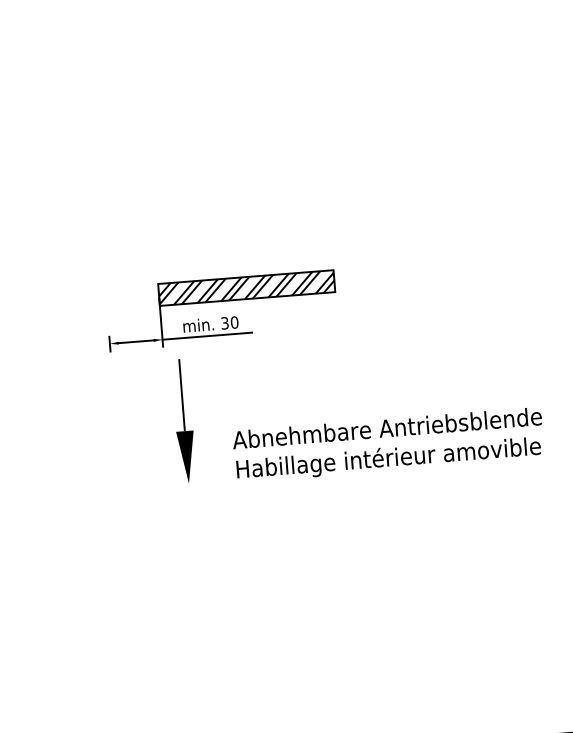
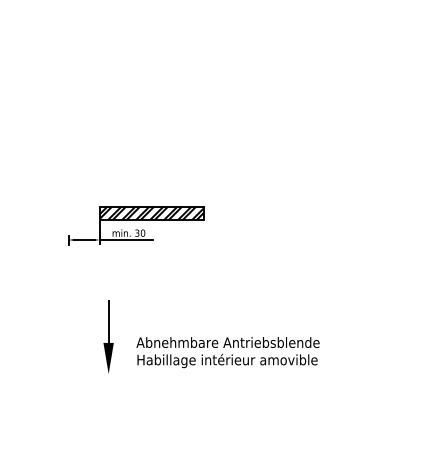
part: (183, 420) -> (108, 336), moved
text: (387, 445) -> (227, 352), moved

